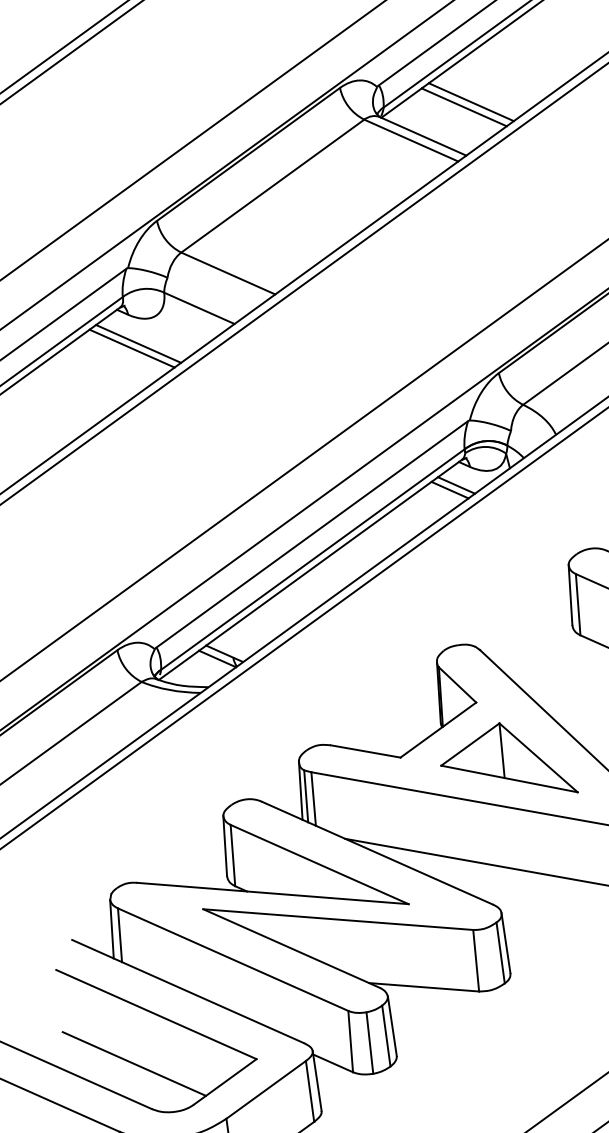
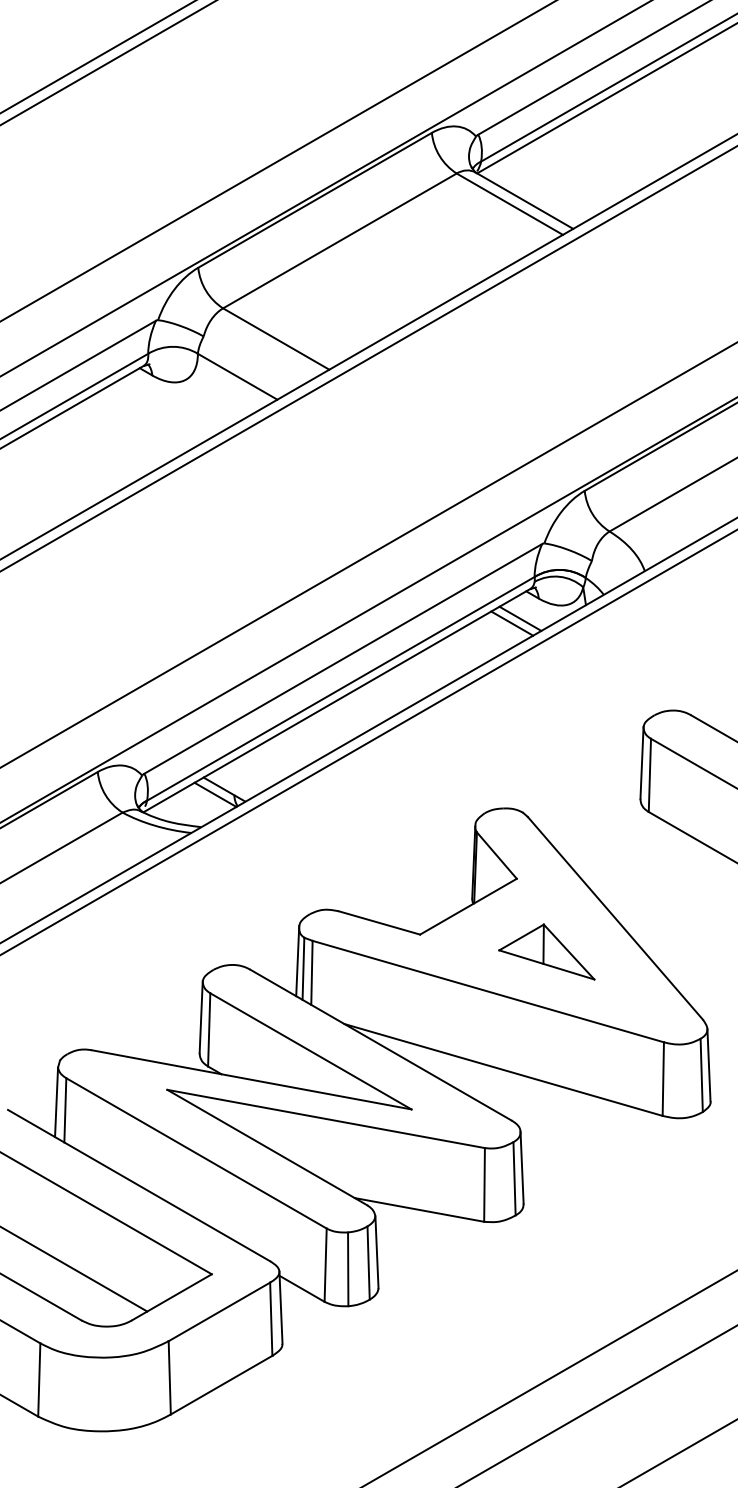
line: (471, 101) -> (585, 165), removed
line: (464, 107) -> (576, 171), removed
line: (138, 344) -> (161, 411), removed
line: (131, 348) -> (152, 415), removed
part: (507, 760) -> (546, 951), size x0.6

